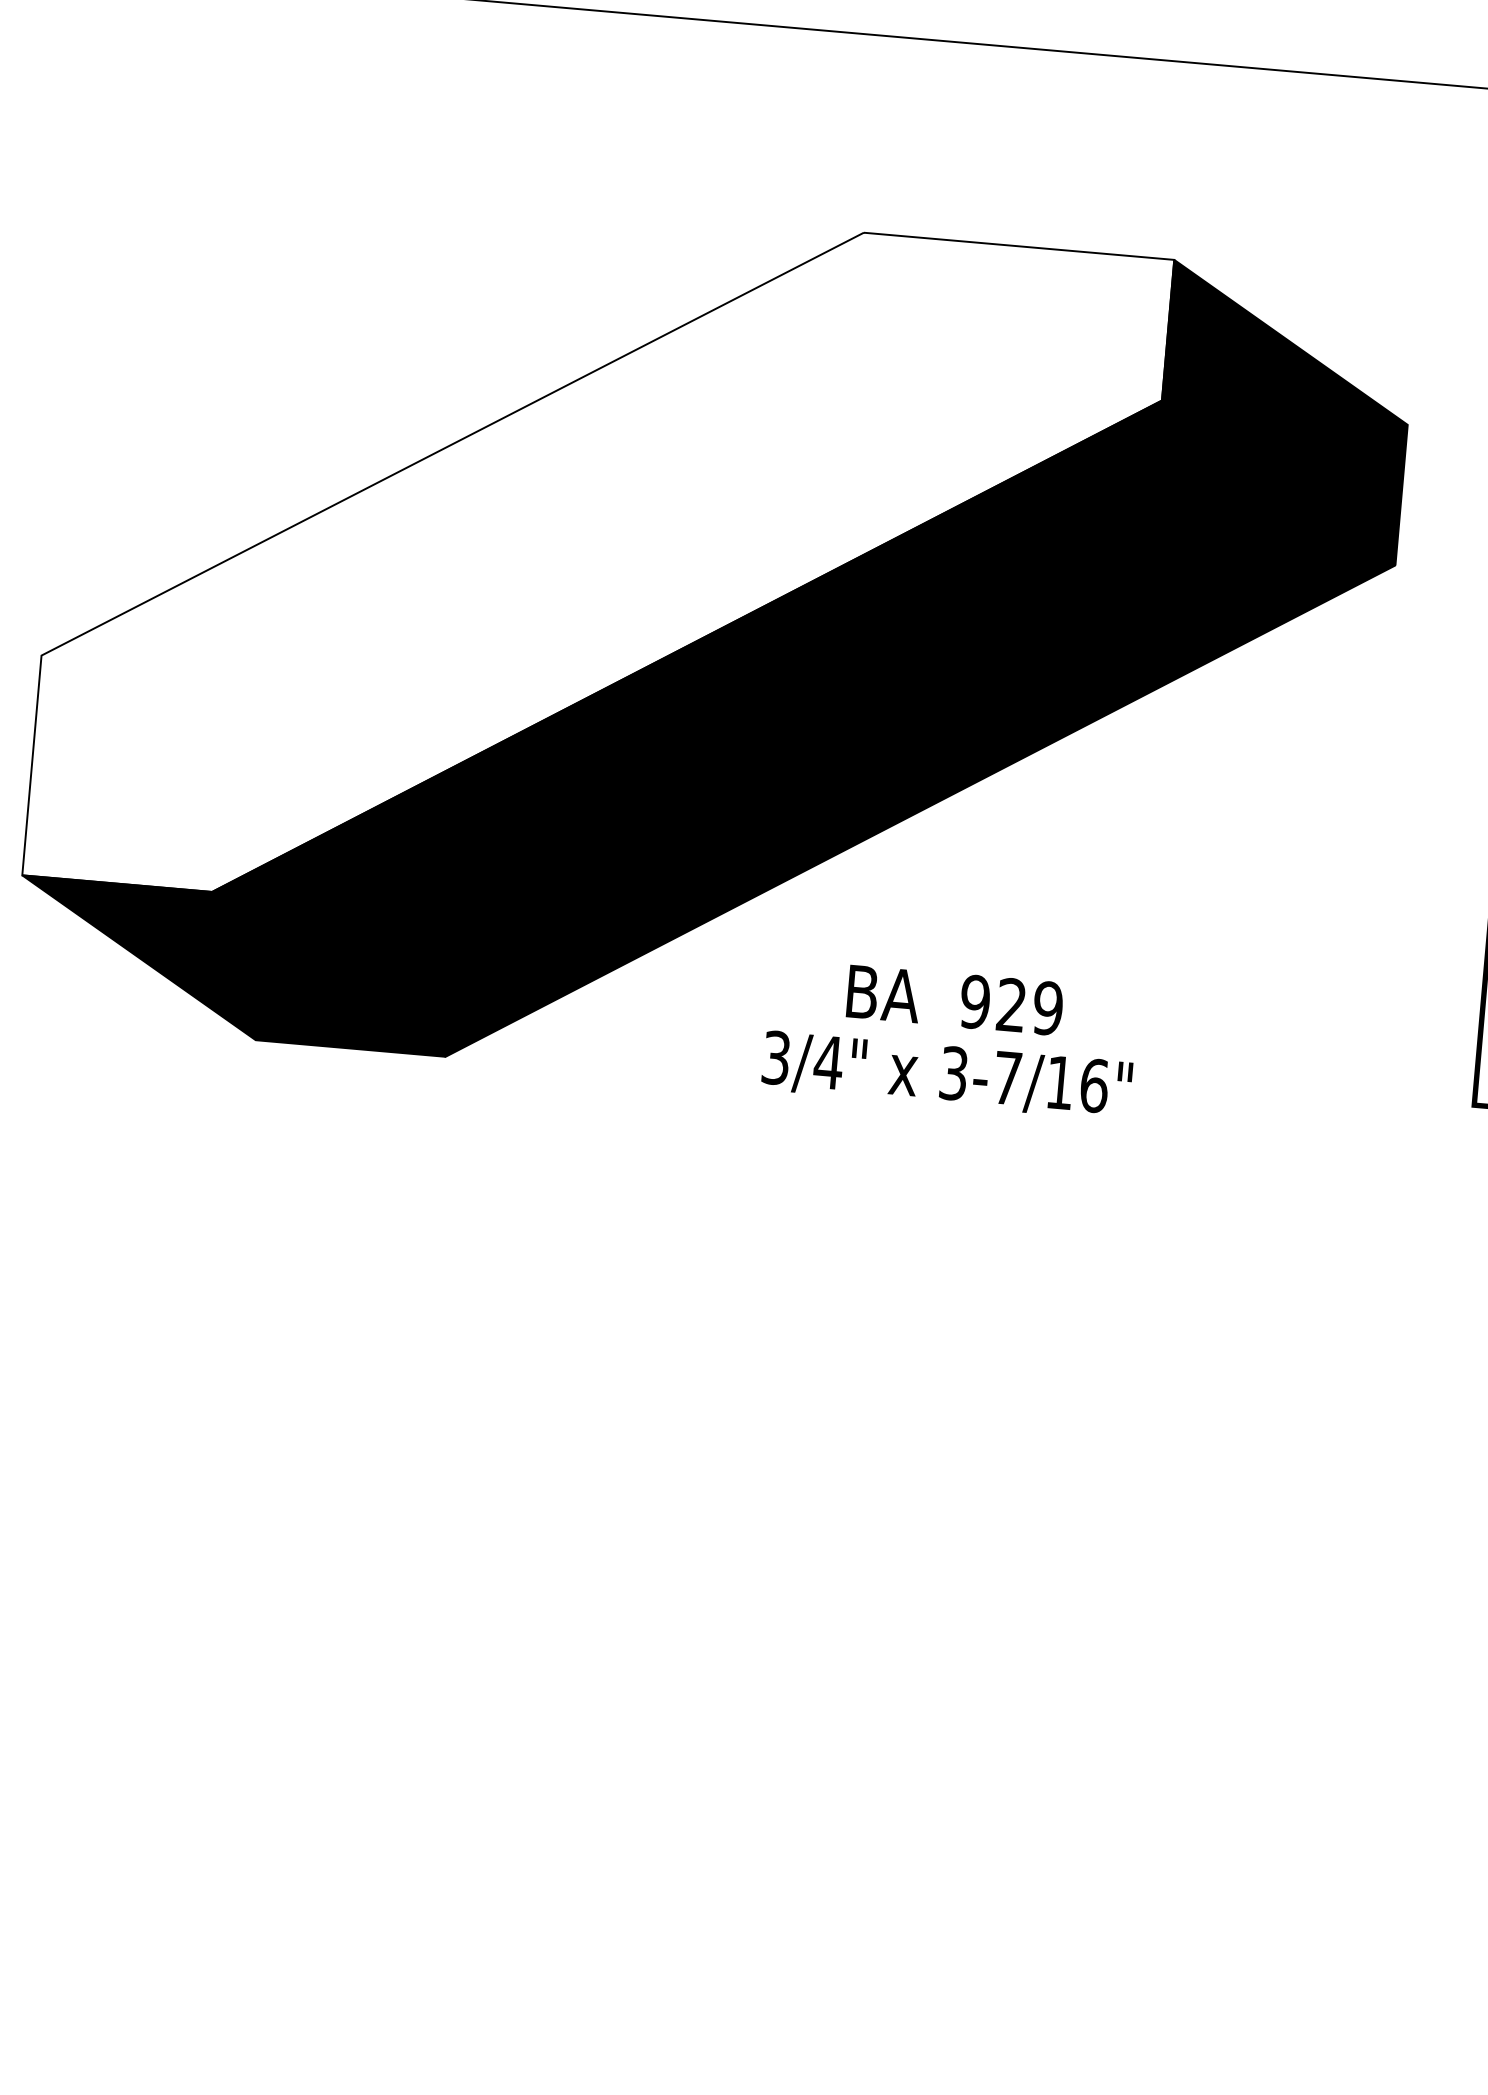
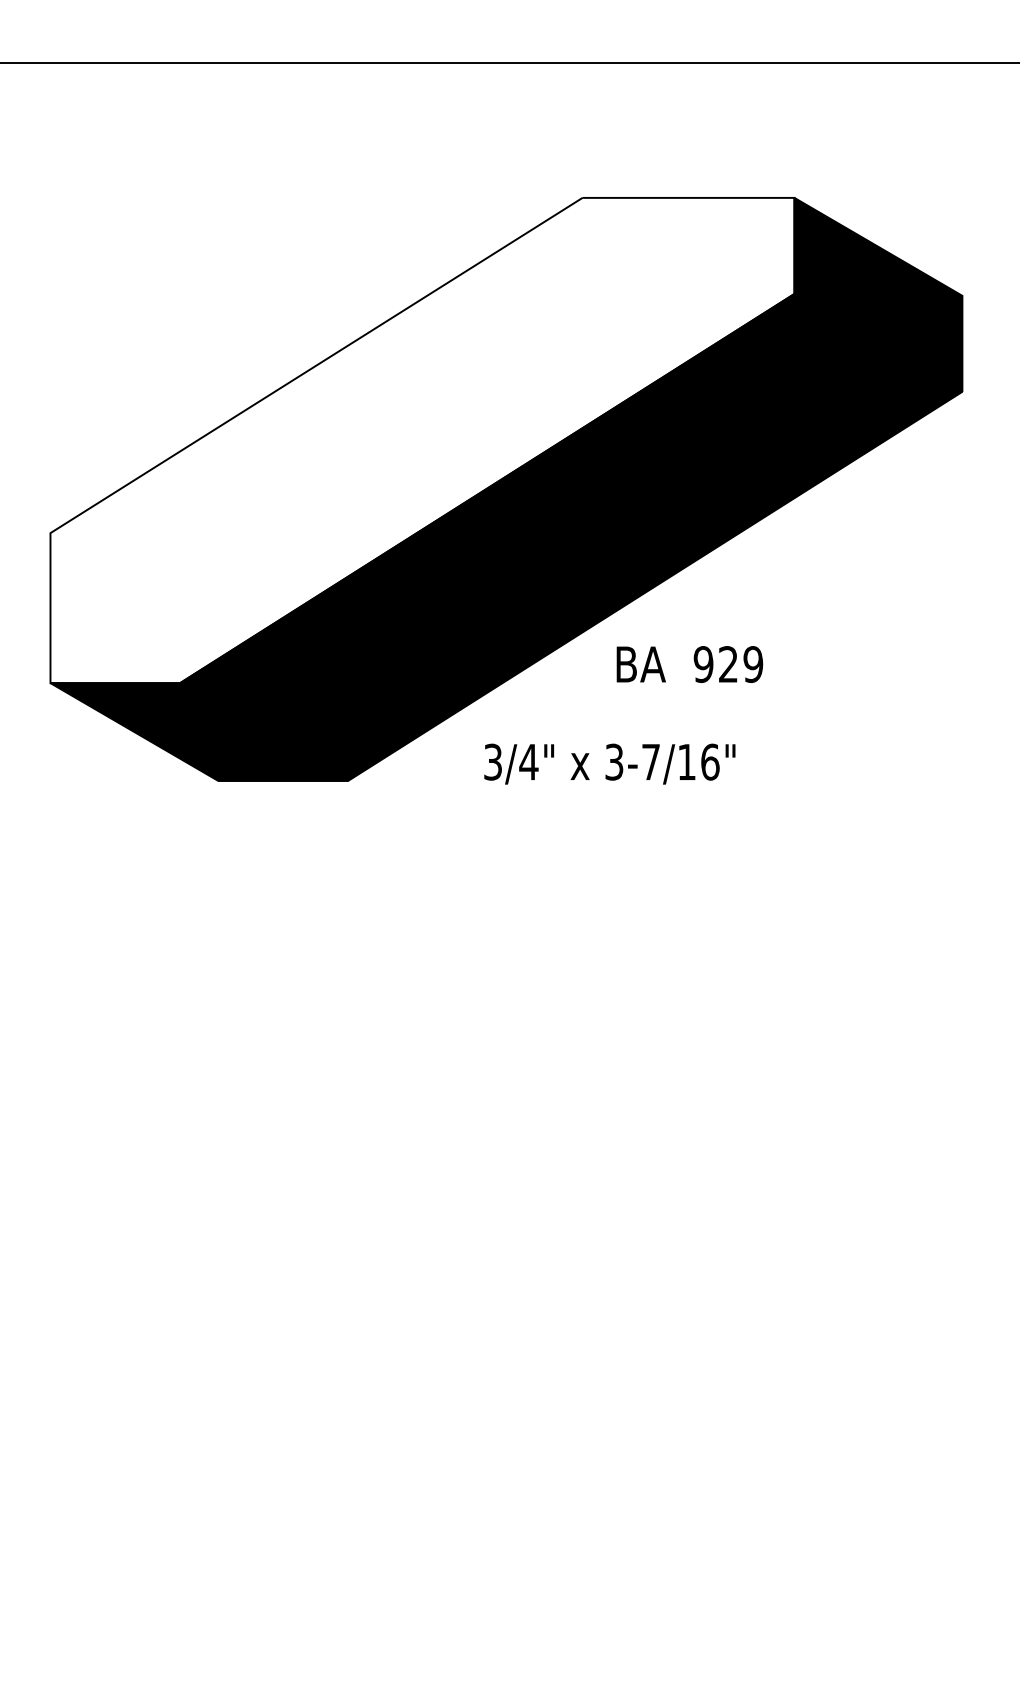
text: (954, 1000) -> (689, 664), moved
text: (946, 1074) -> (609, 763), moved

